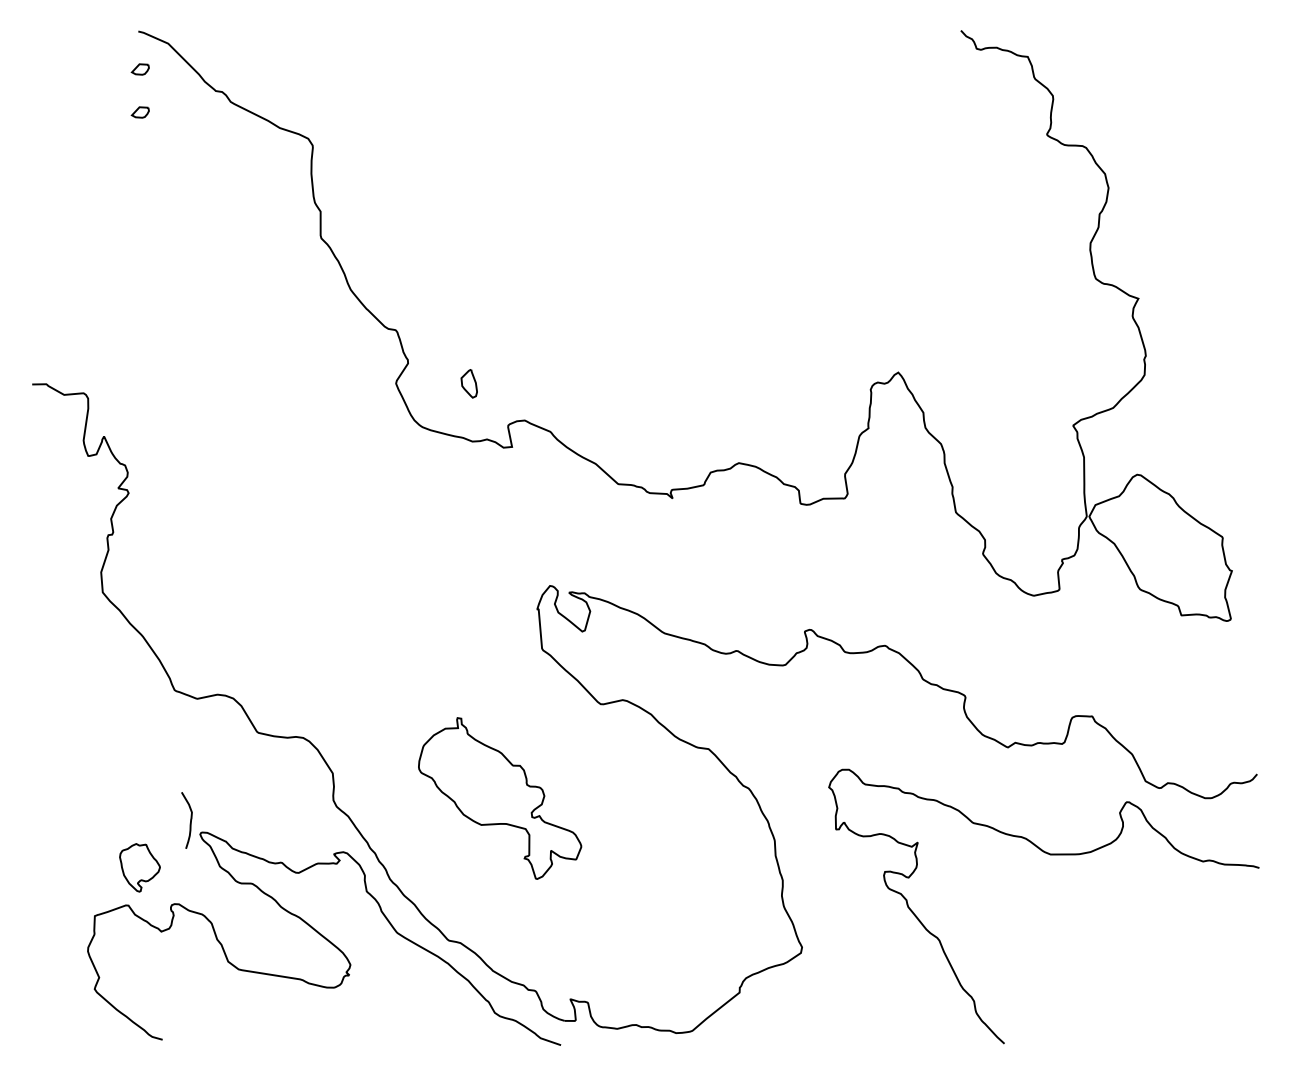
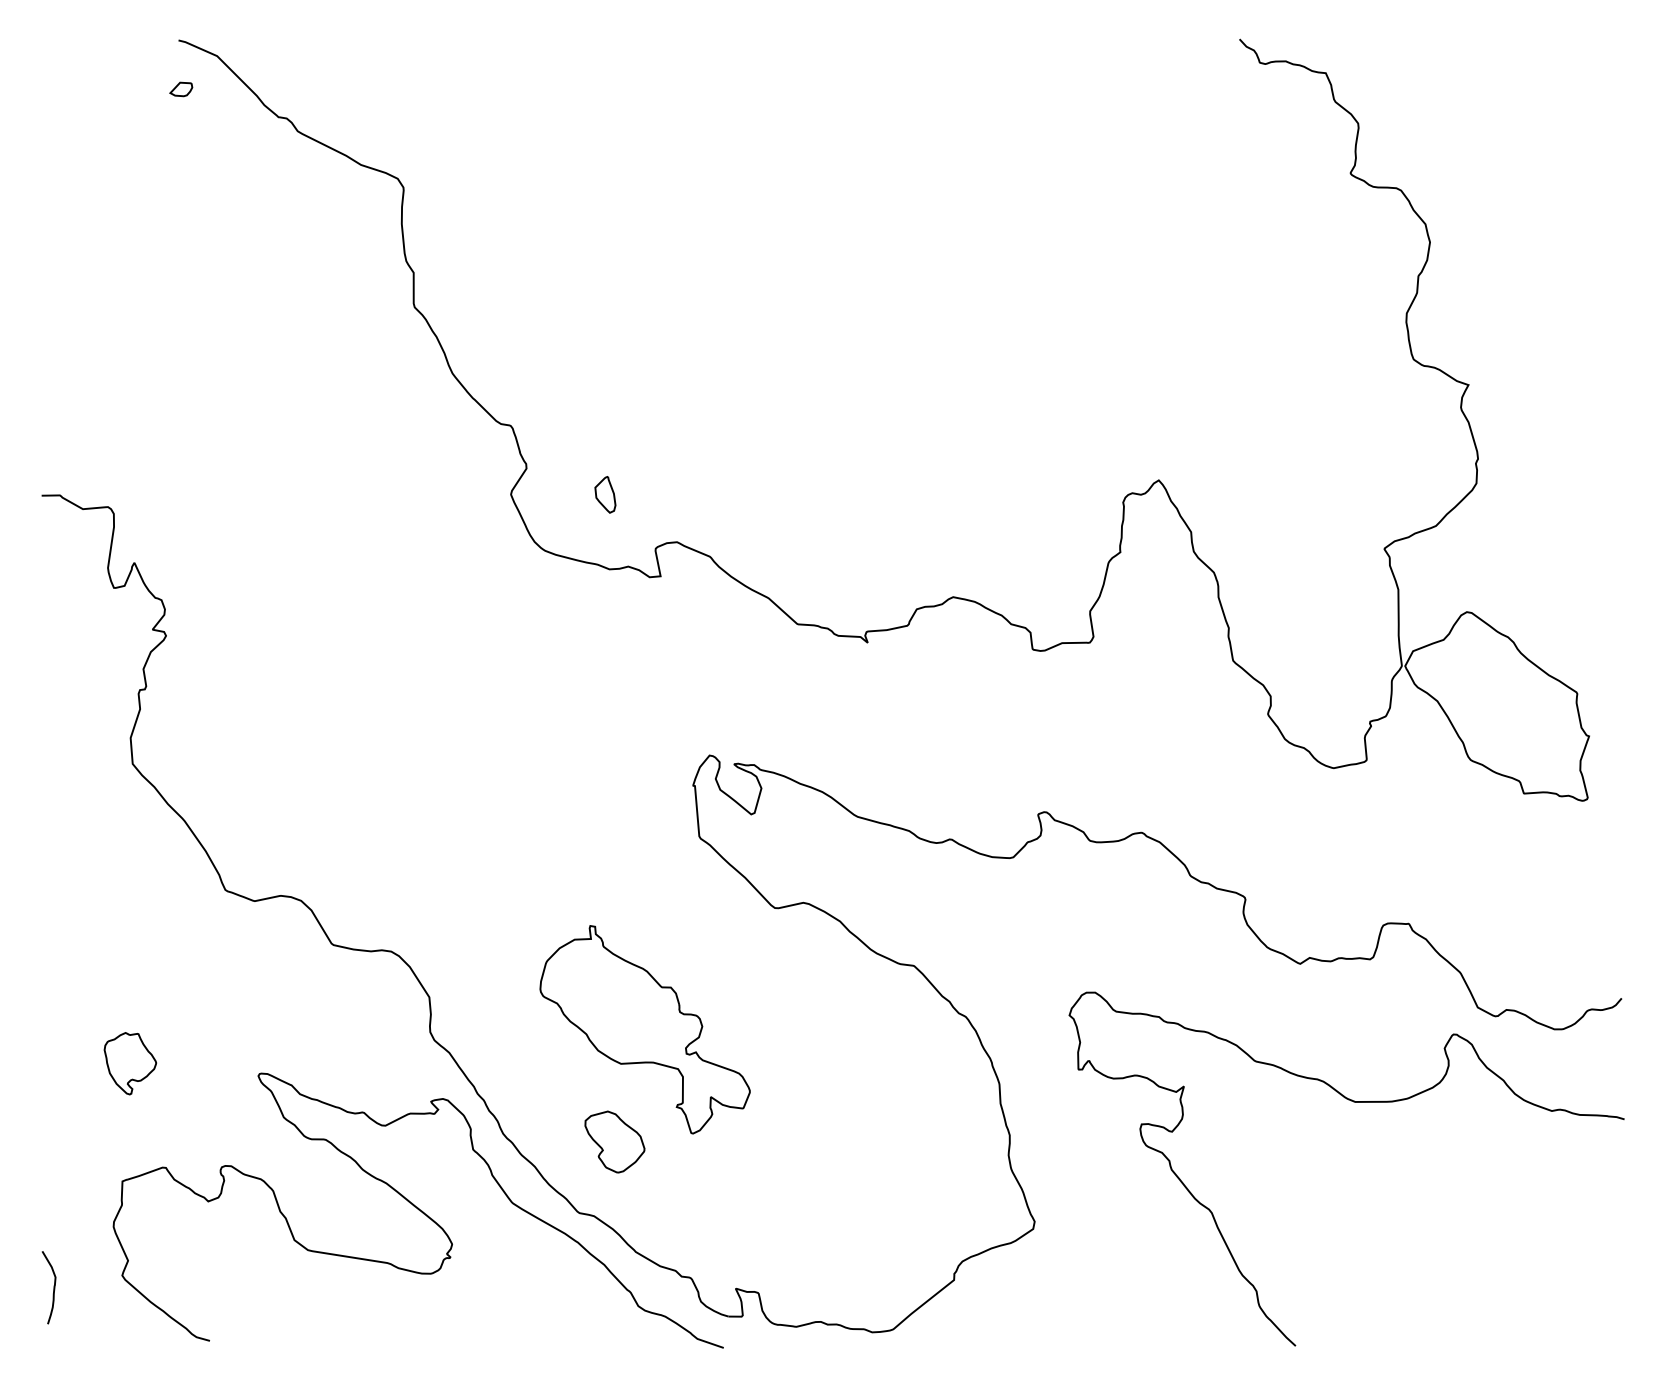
part: (139, 112) -> (180, 144), removed
curve: (190, 820) -> (53, 1287), moved
part: (139, 867) -> (129, 1063), moved
part: (476, 885) -> (614, 1141), added

